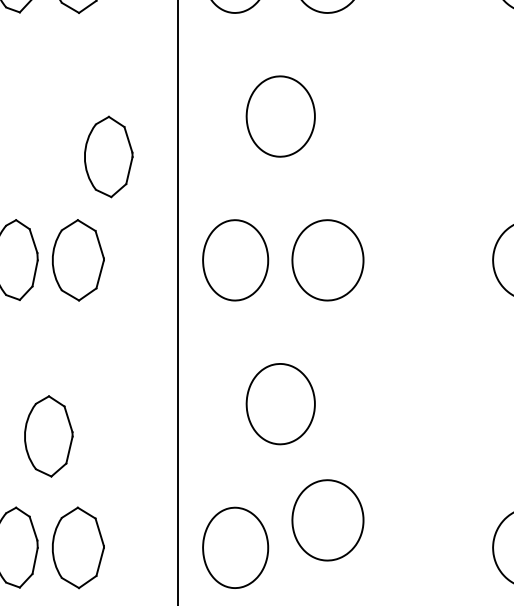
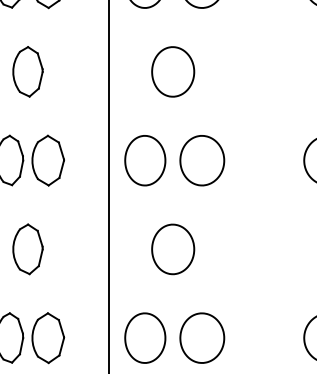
part: (107, 156) -> (27, 71), moved
part: (48, 436) -> (27, 249), moved
part: (328, 519) -> (202, 337), moved

